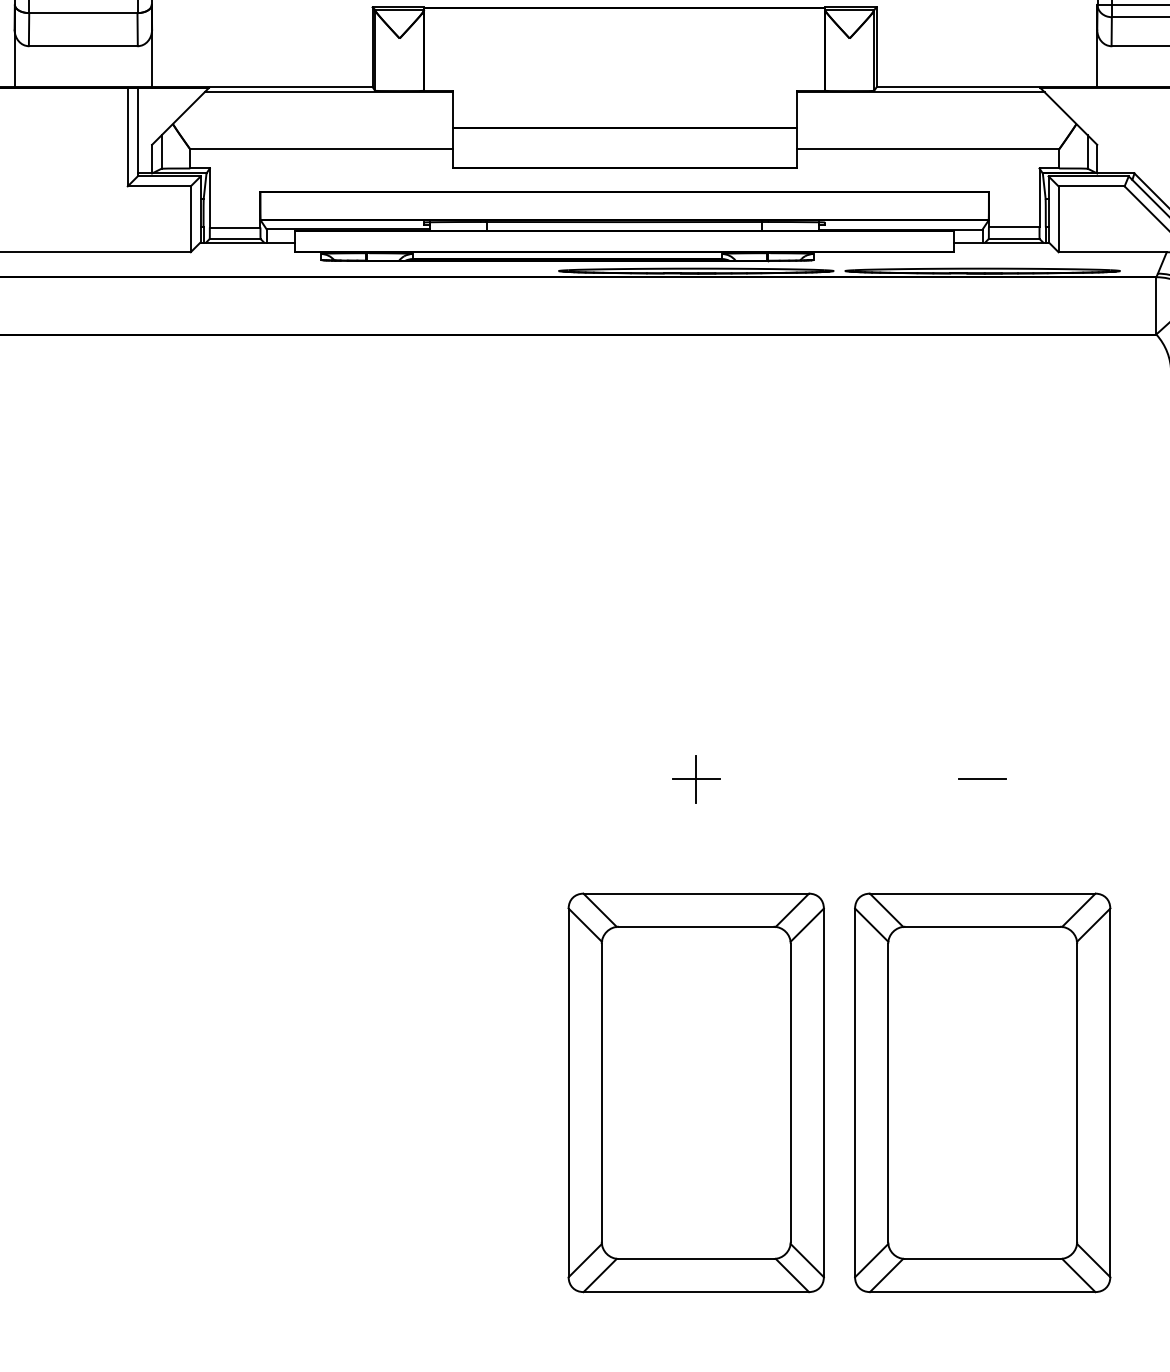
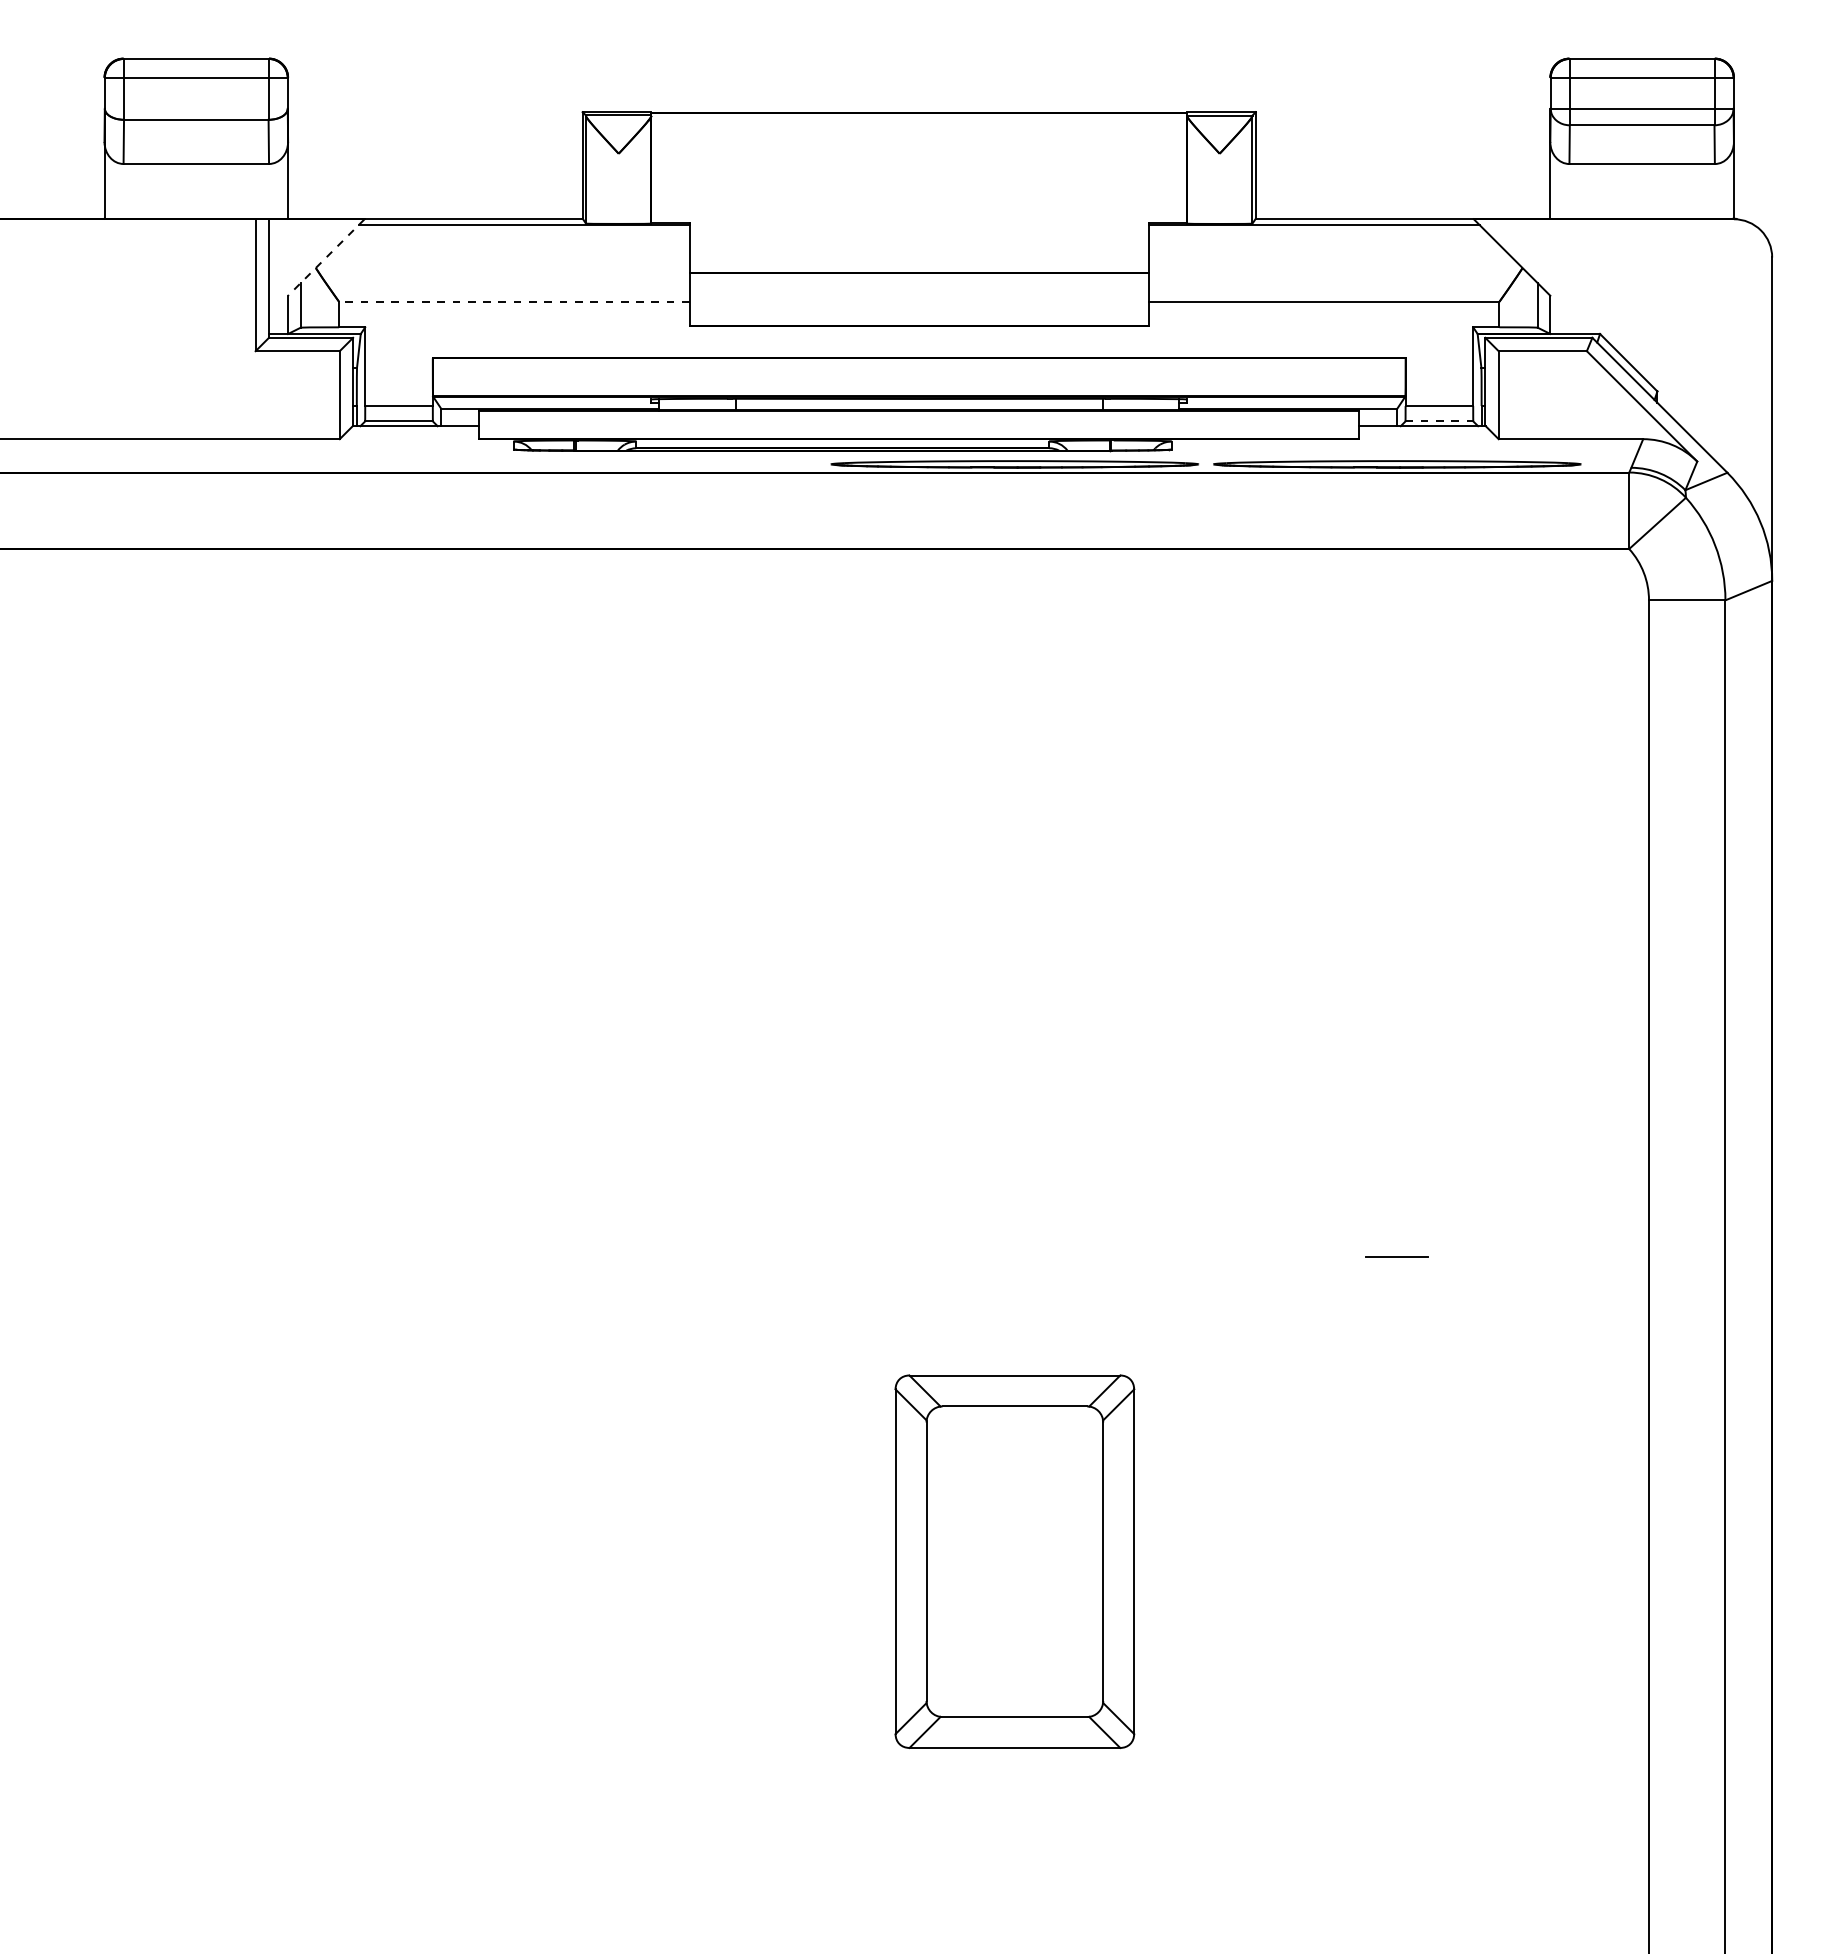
line: (180, 116) -> (326, 257), solid -> dashed
line: (320, 149) -> (513, 301), solid -> dashed
line: (1014, 239) -> (1439, 421), solid -> dashed
part: (696, 778) -> (1014, 1142), removed
line: (982, 778) -> (1396, 1256), moved
part: (696, 1092) -> (1014, 1561), size x0.7
part: (982, 1092) -> (1396, 1561), removed

